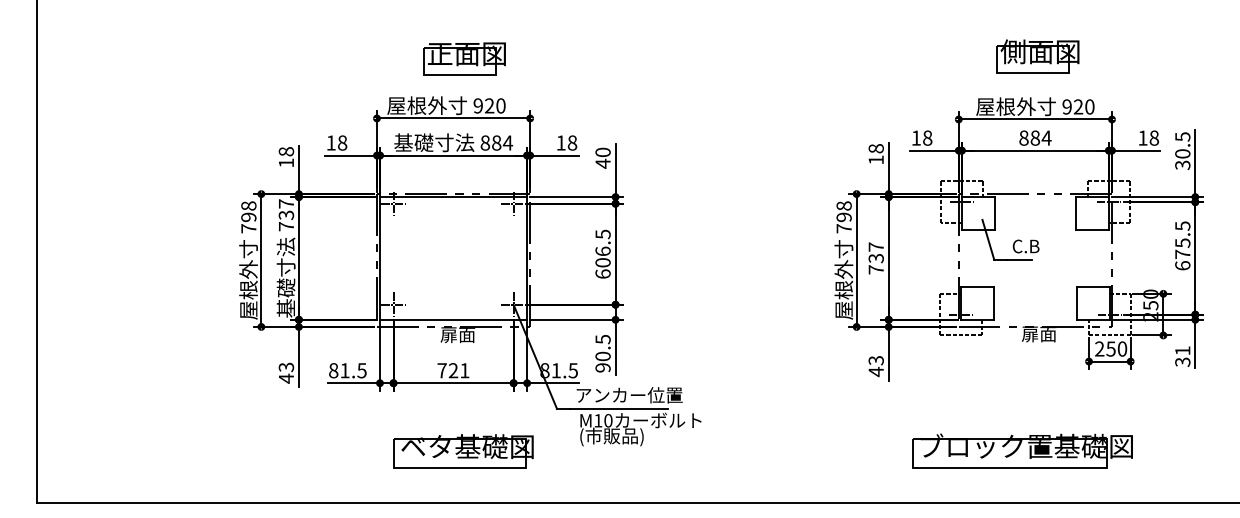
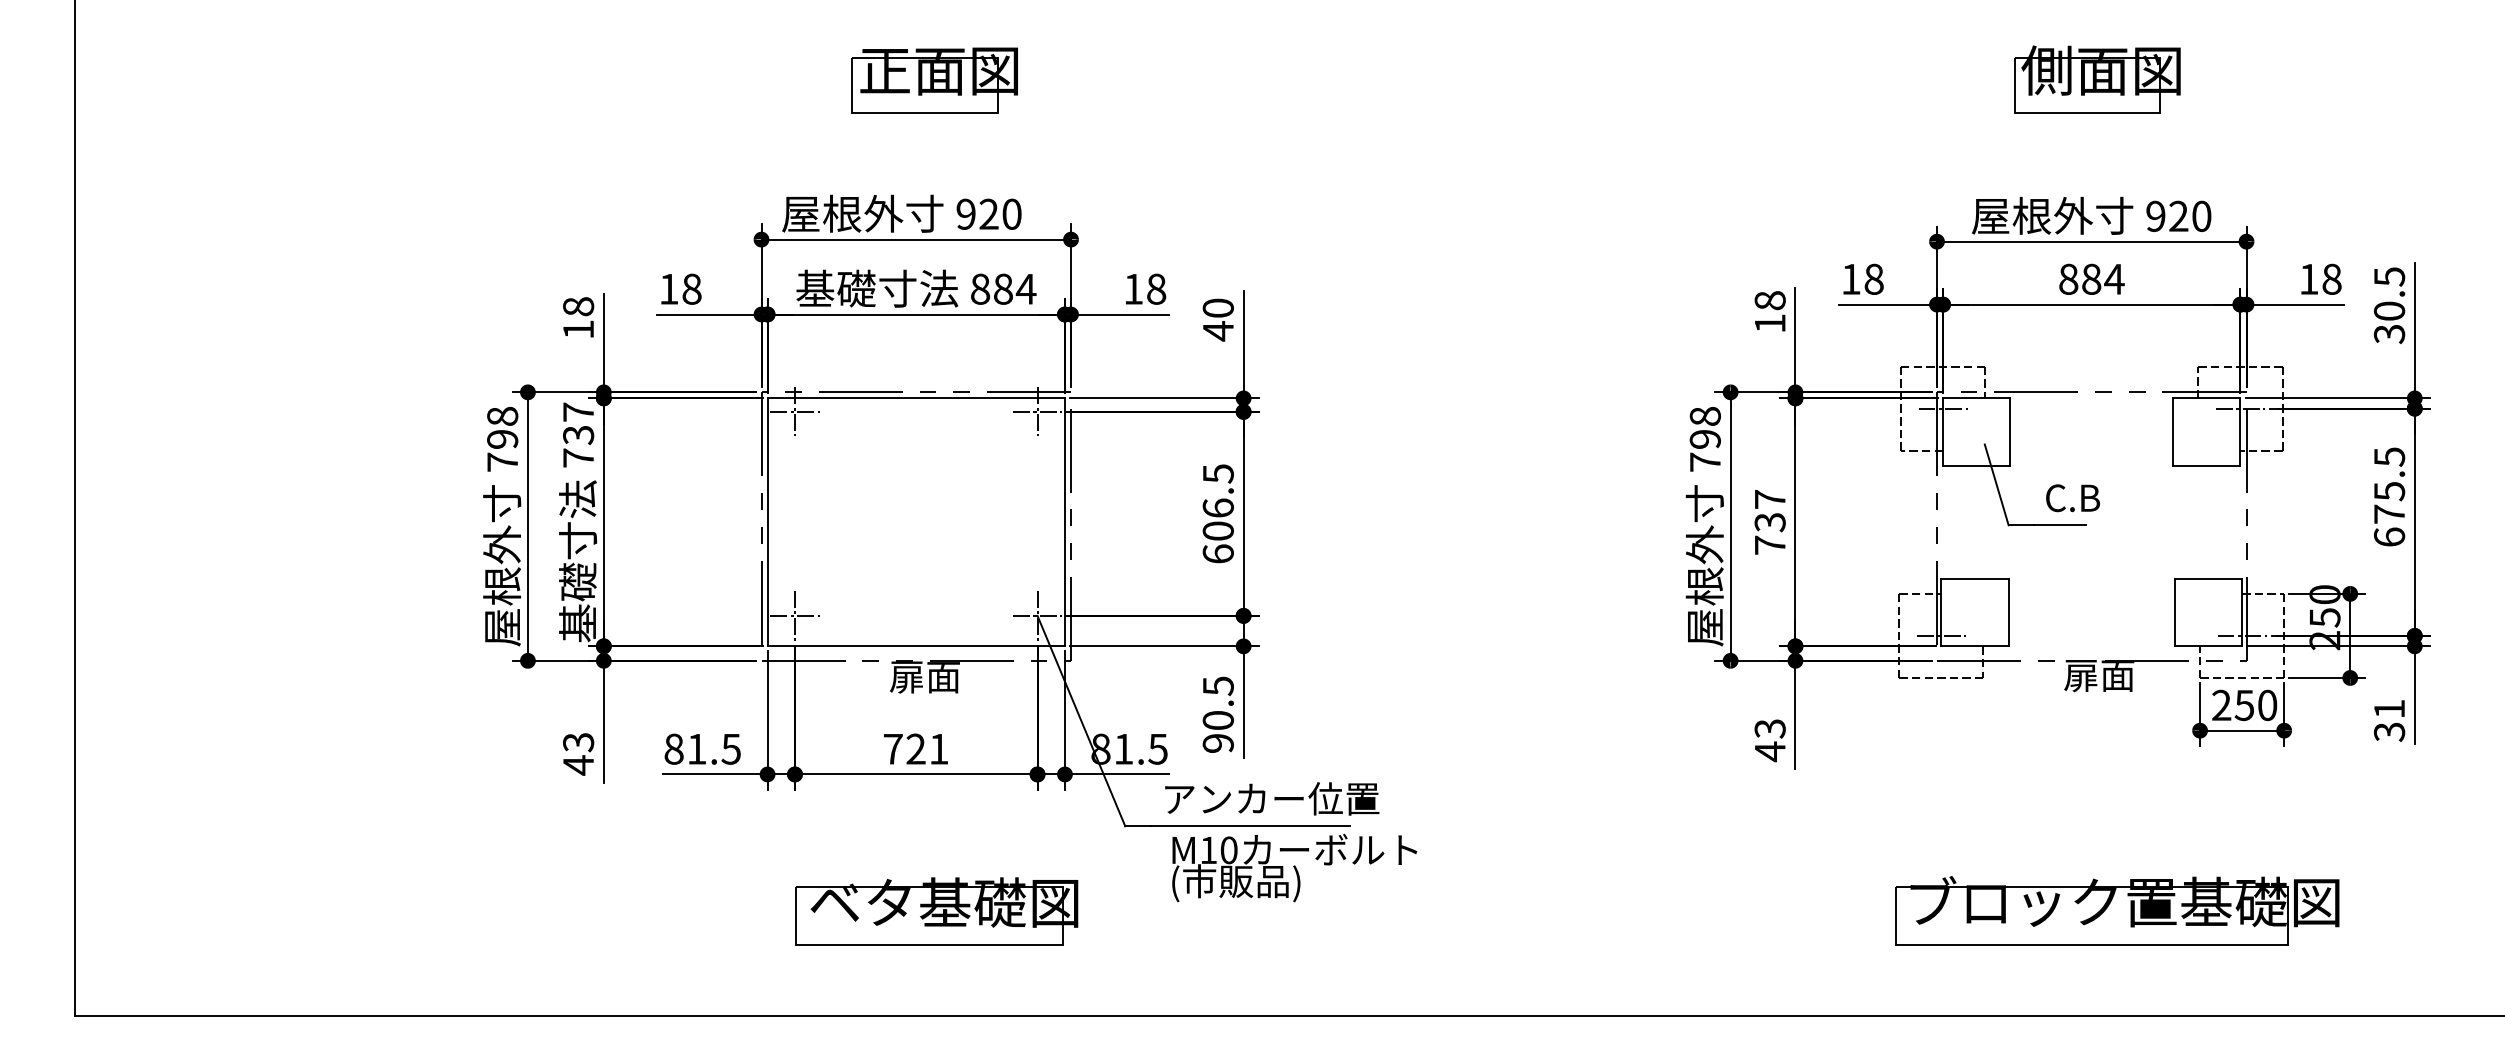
part: (1037, 56) -> (2095, 80), moved
part: (464, 58) -> (934, 80), moved
part: (1022, 450) -> (2116, 910), moved

